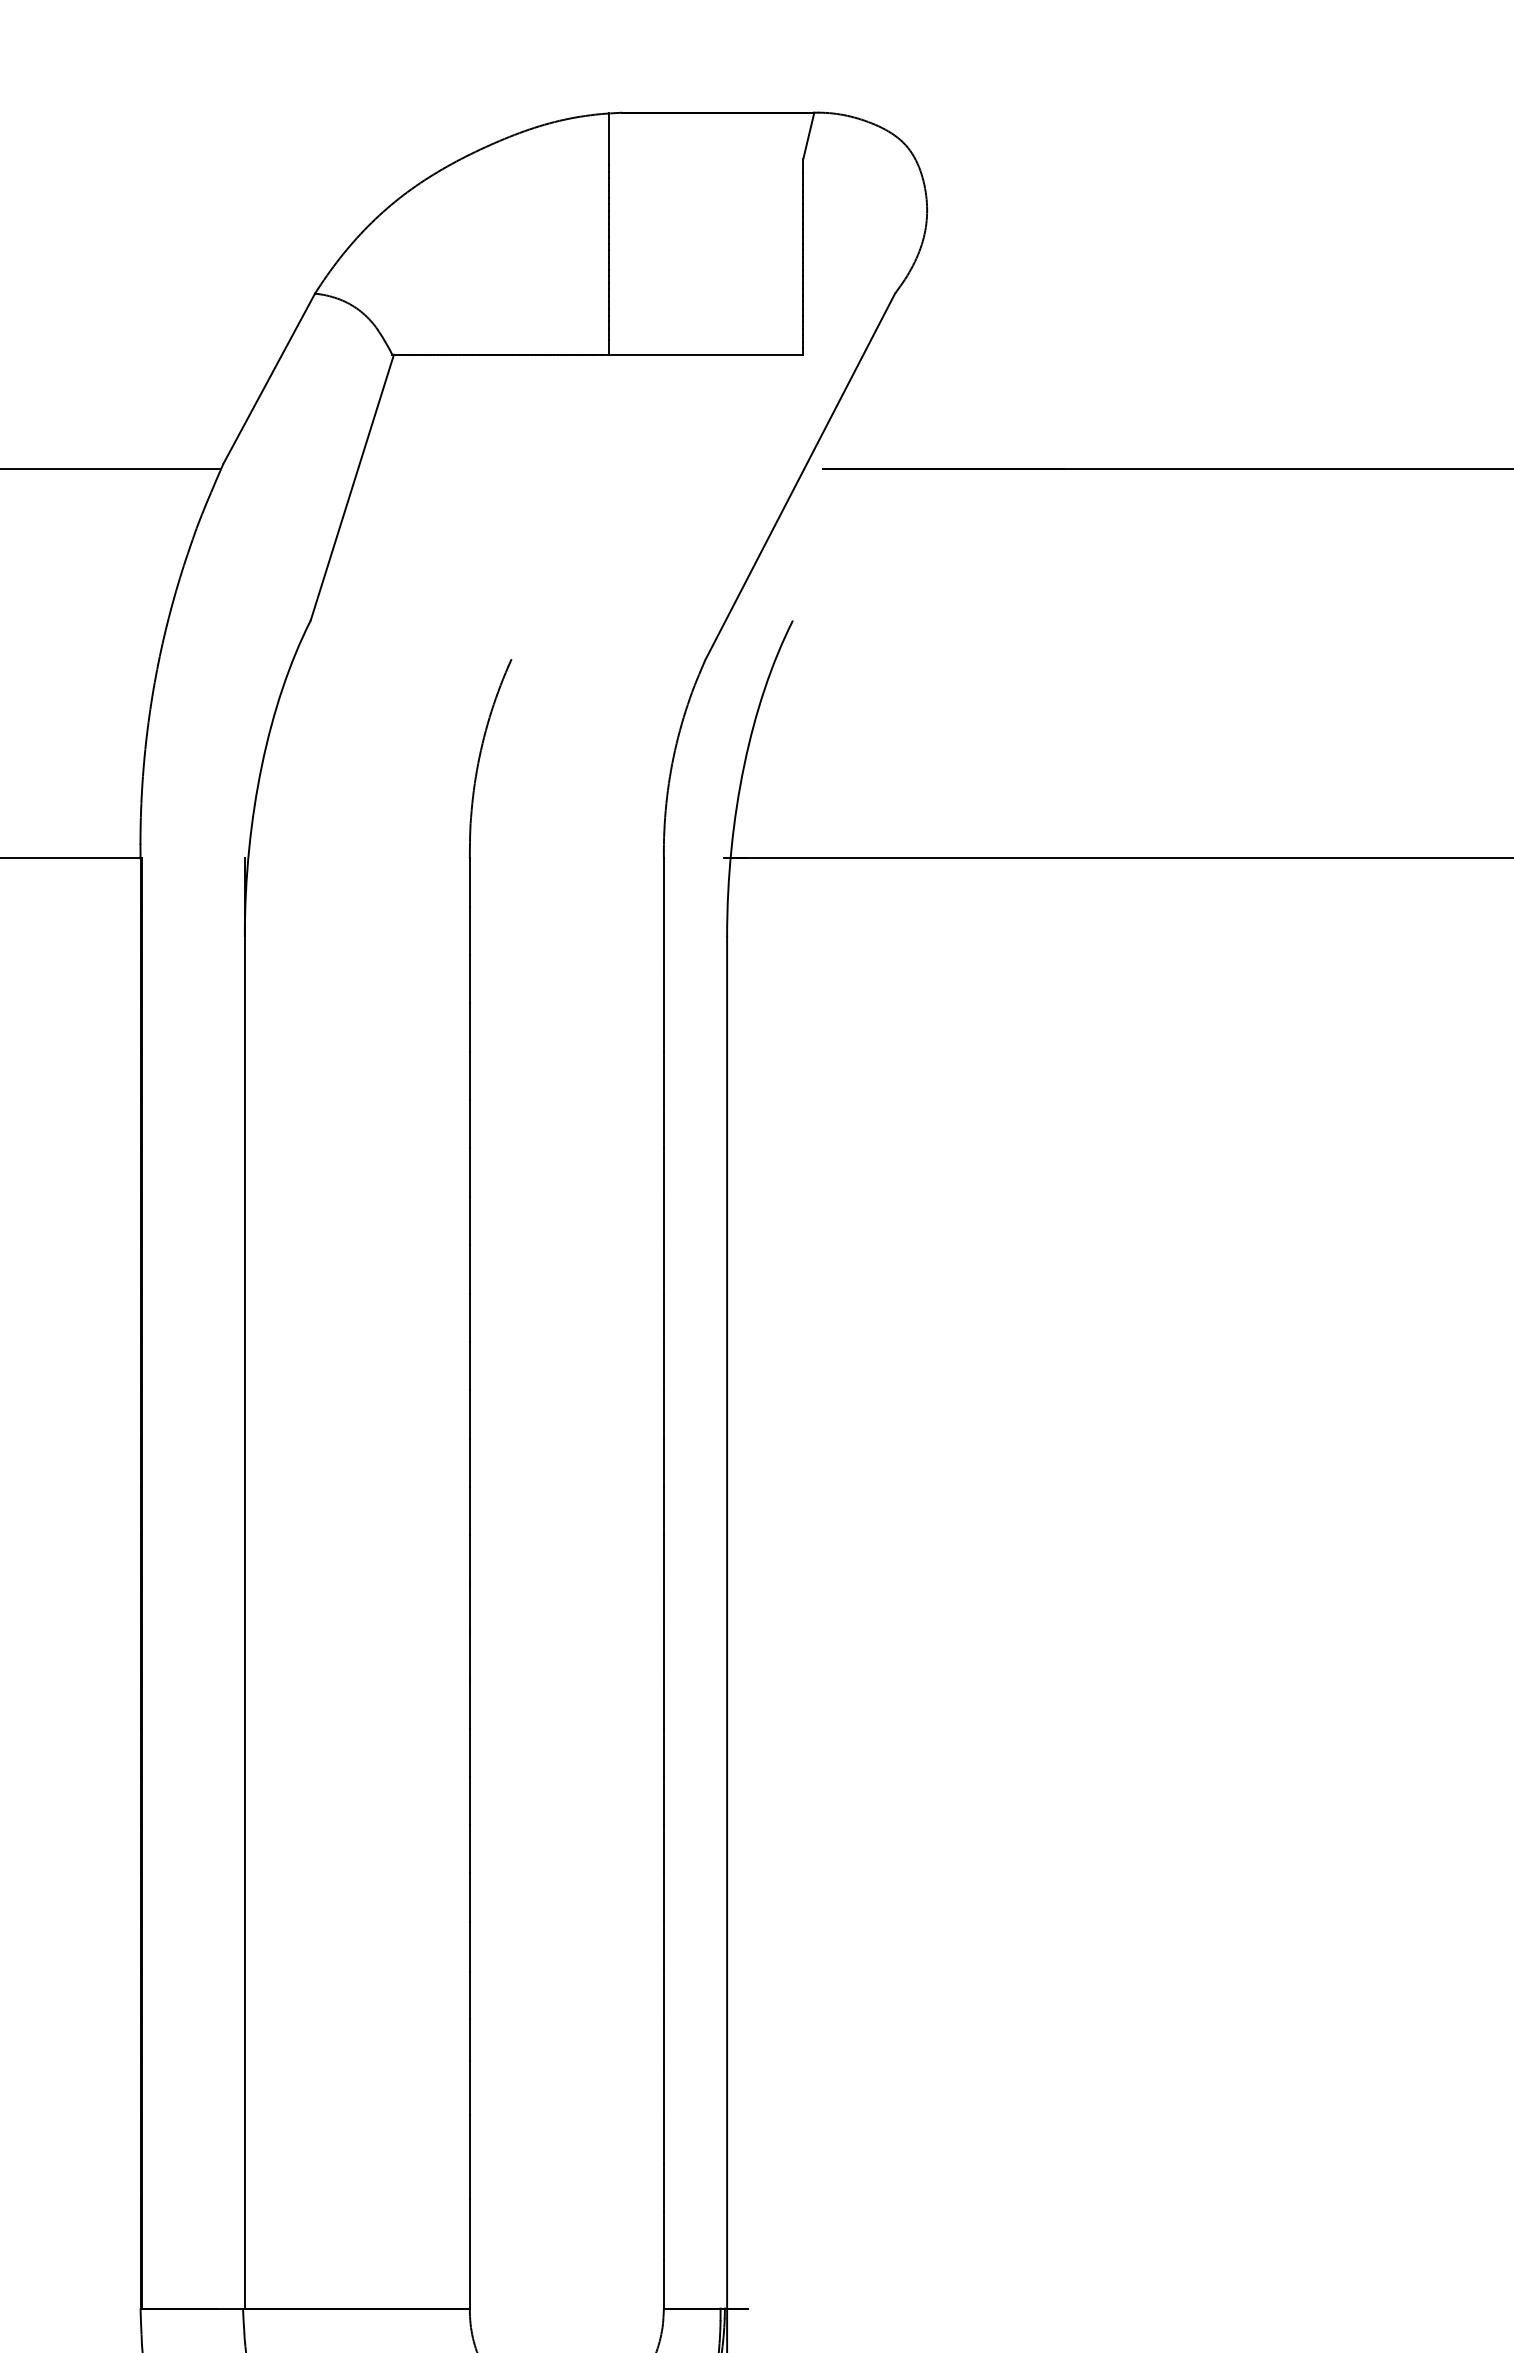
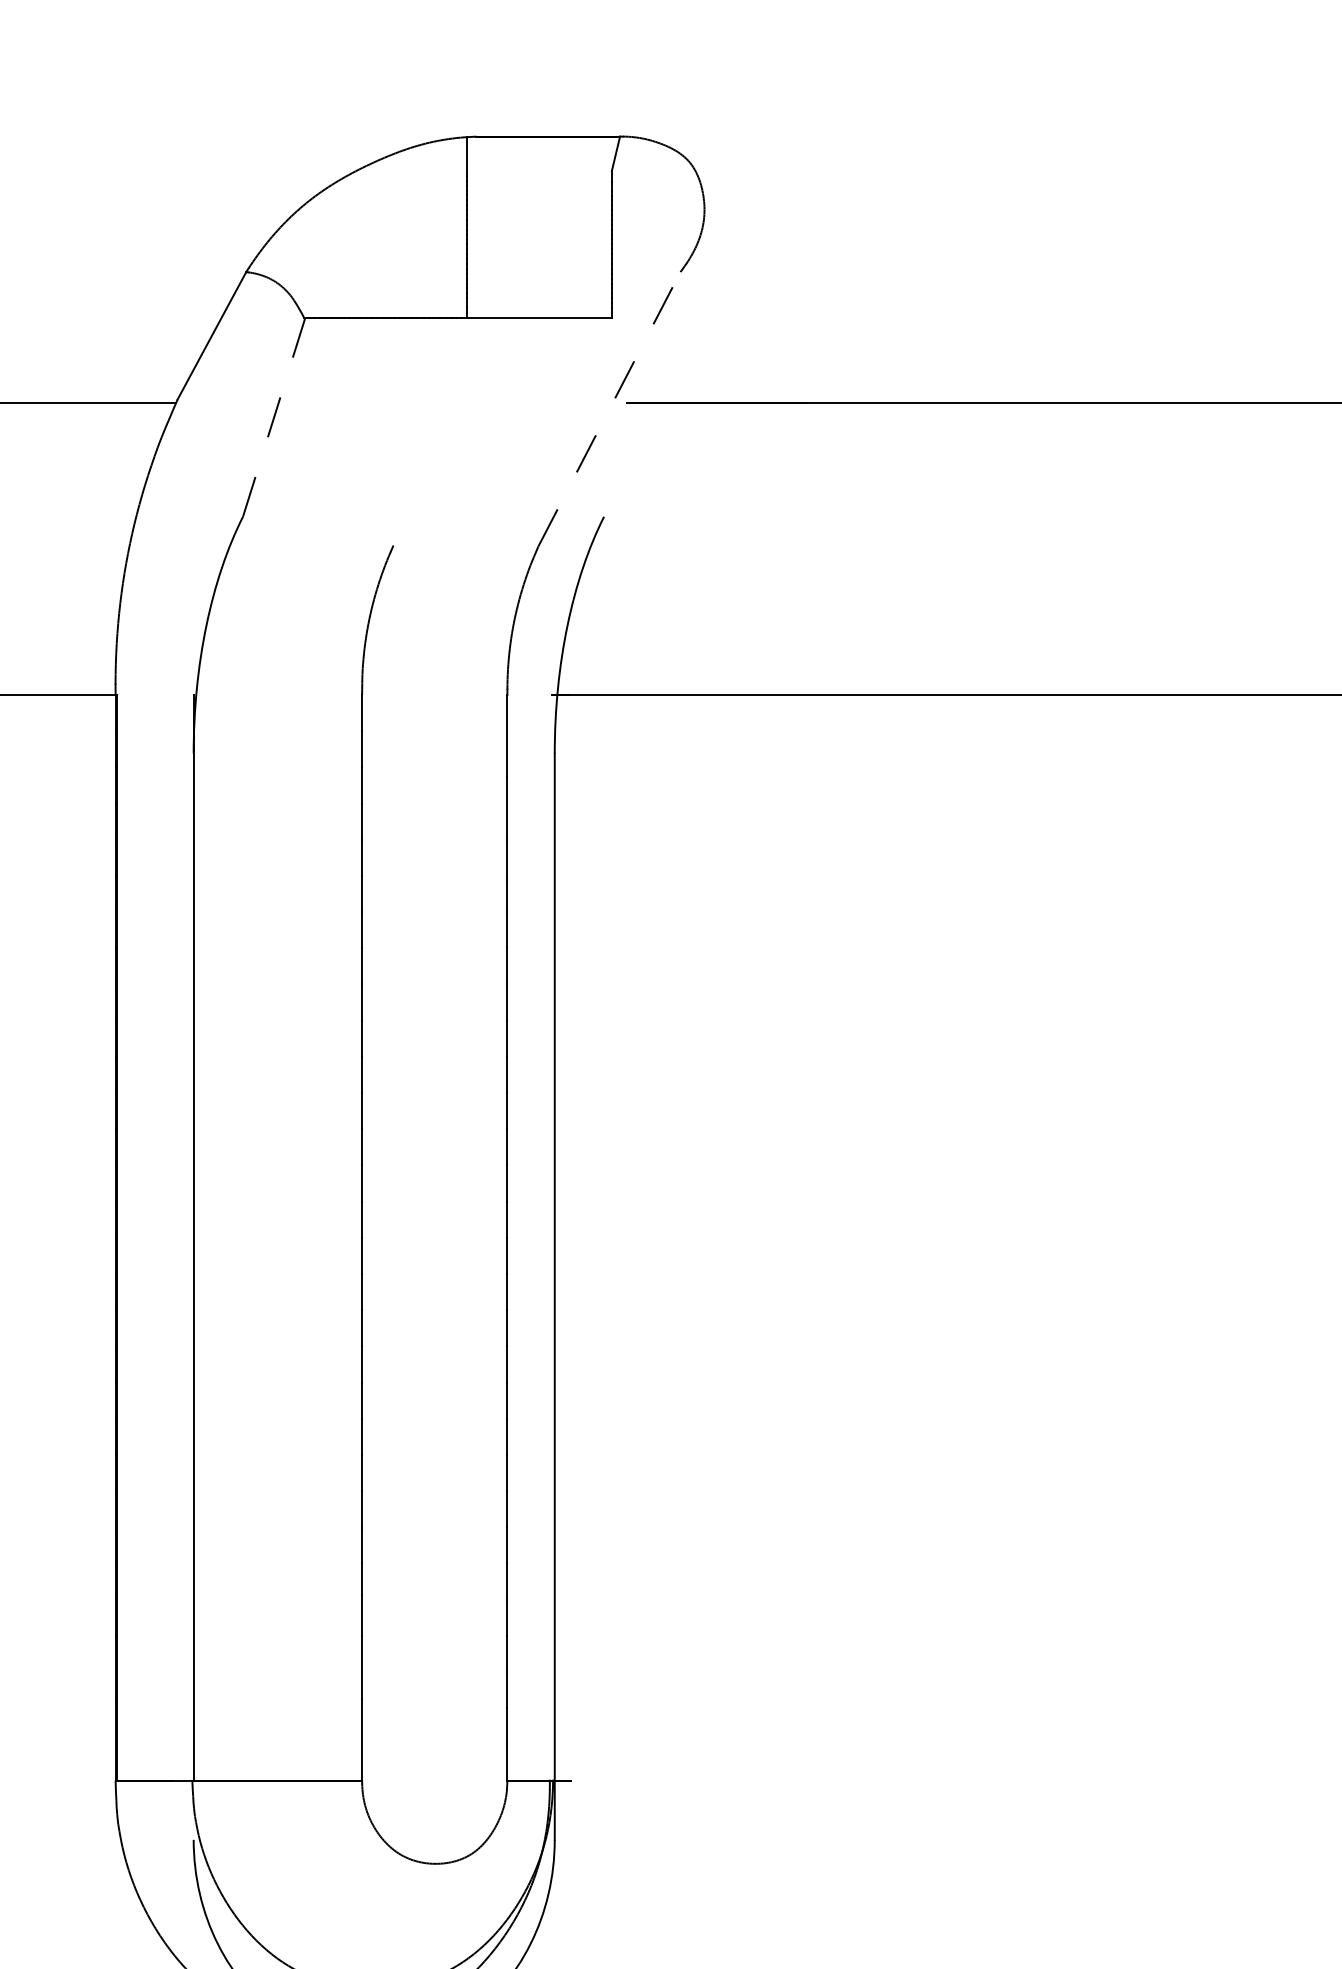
line: (800, 475) -> (609, 408), solid -> dashed
line: (352, 487) -> (274, 417), solid -> dashed

